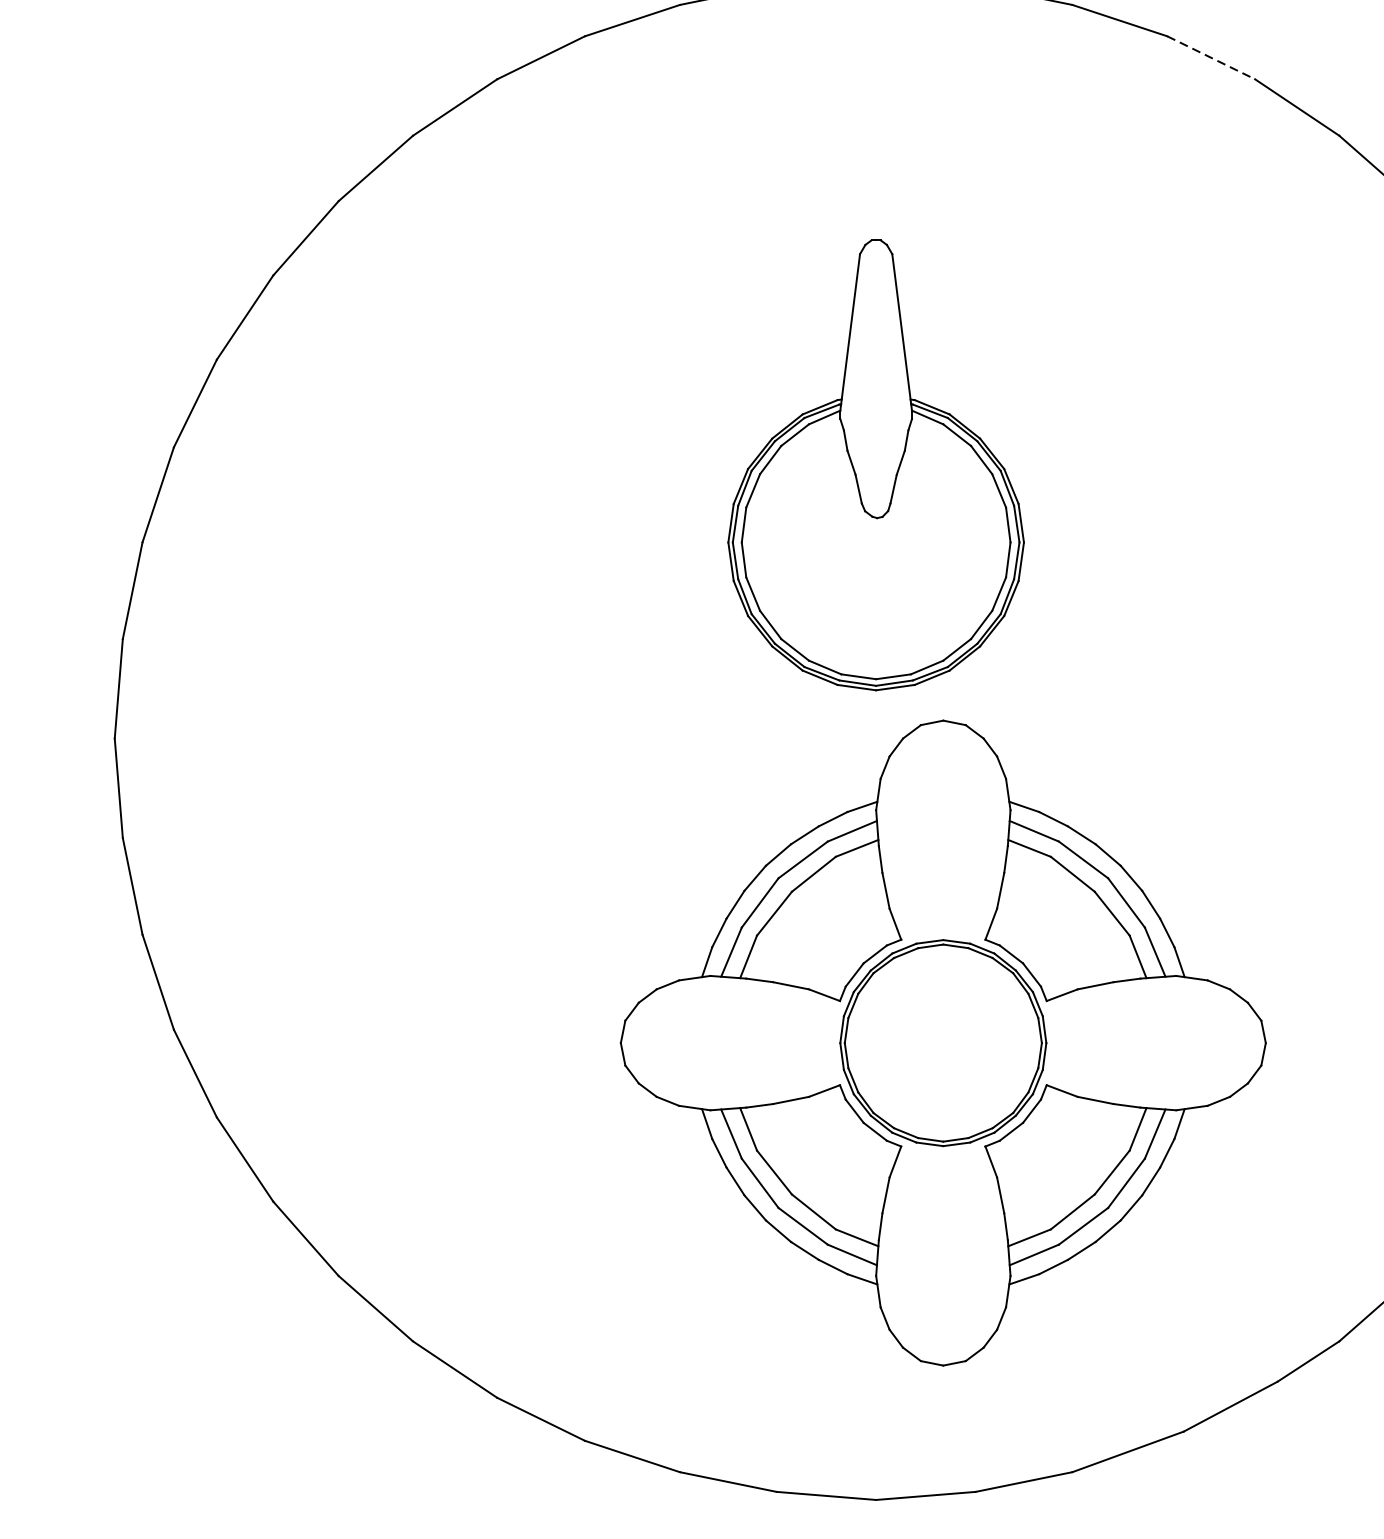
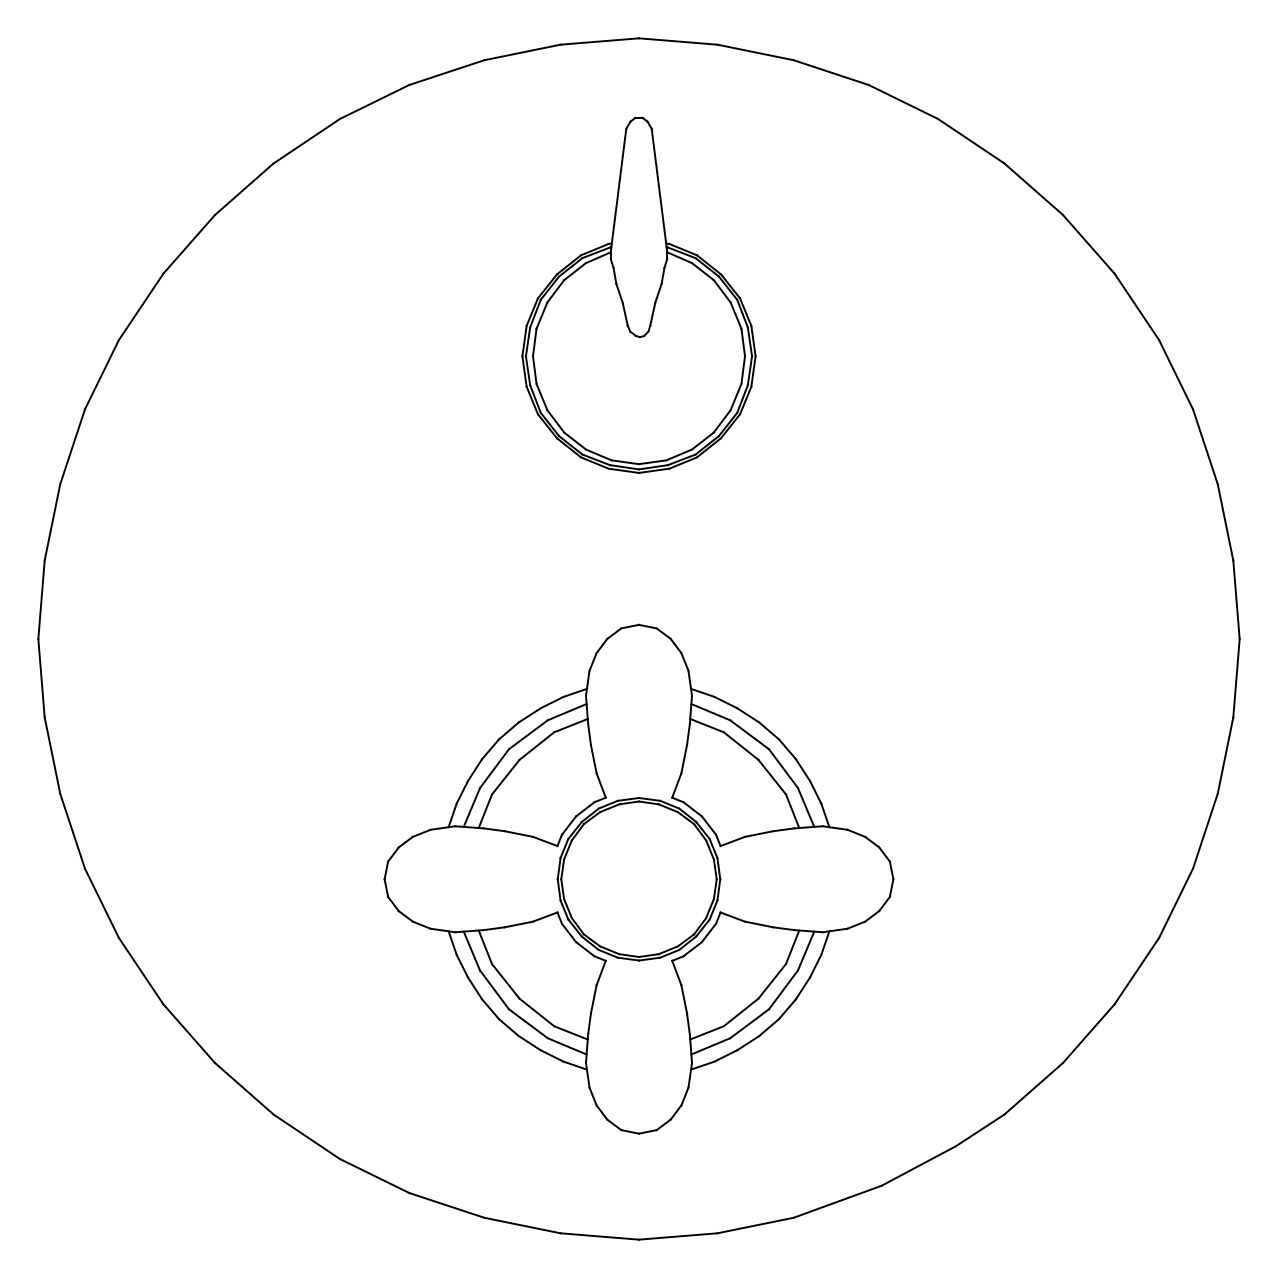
line: (1211, 57) -> (903, 101), dashed -> solid
part: (875, 464) -> (638, 294), moved
part: (942, 1042) -> (638, 878), moved

